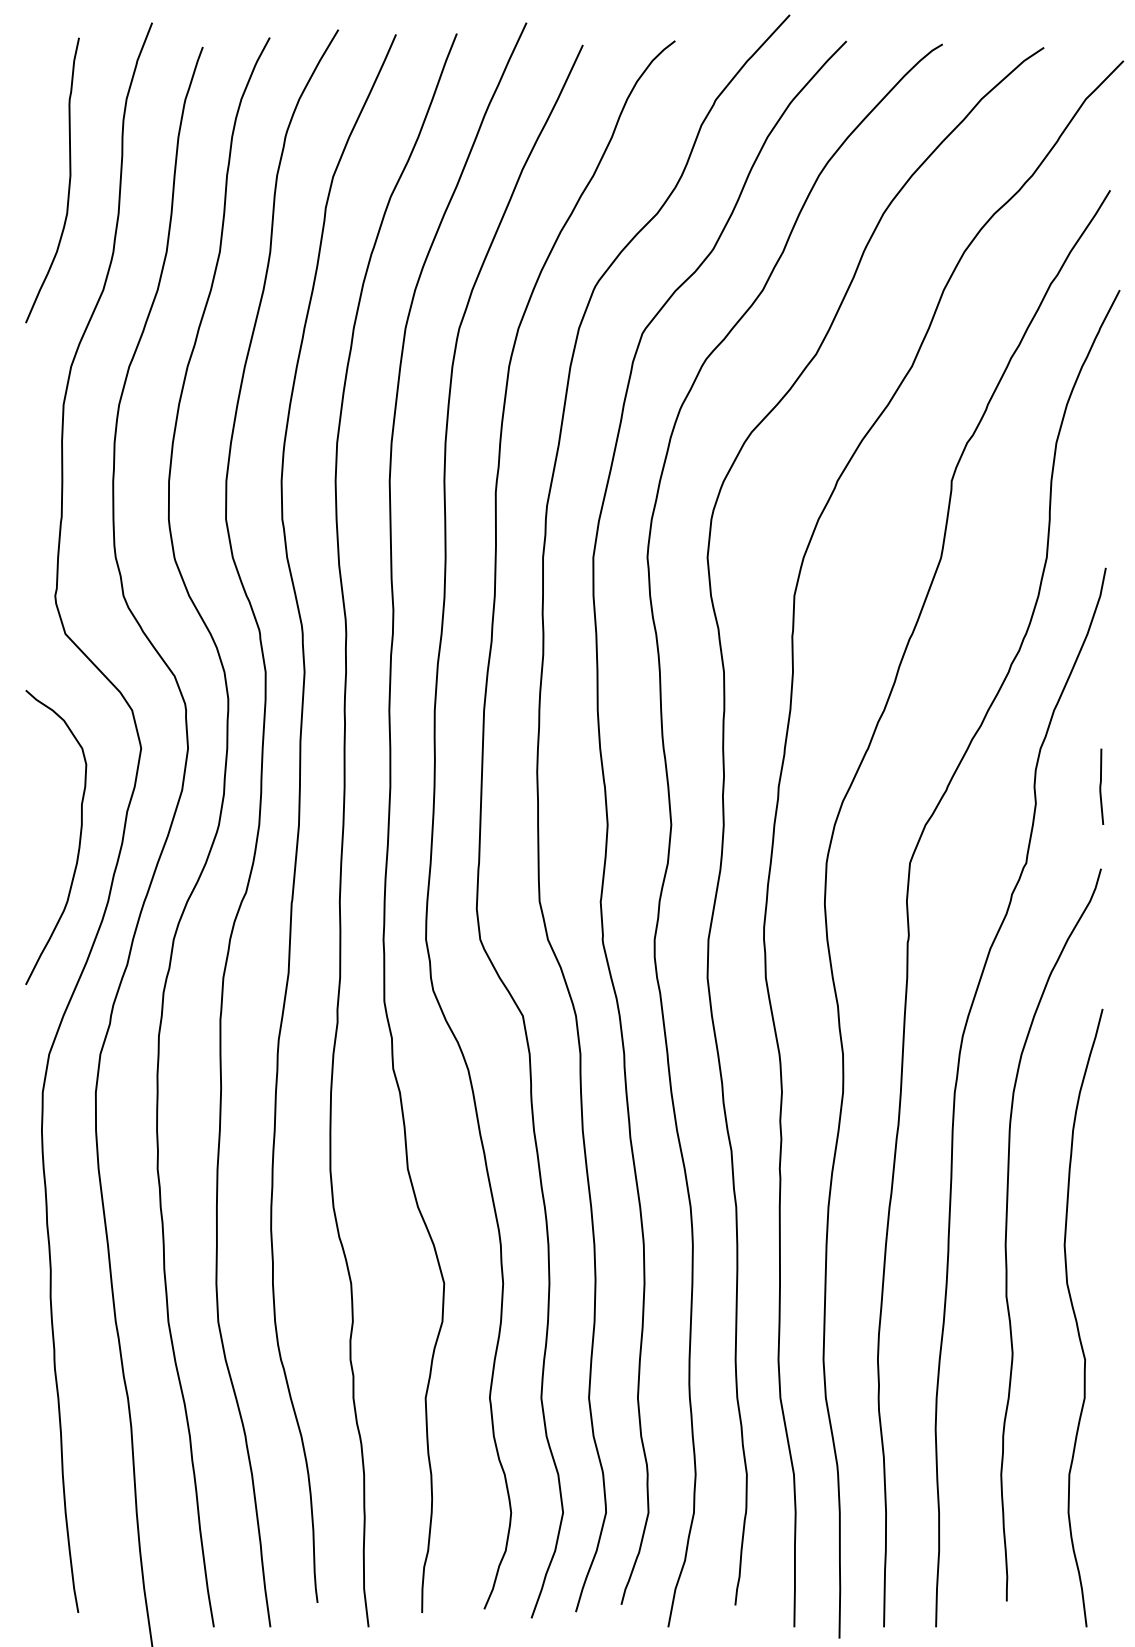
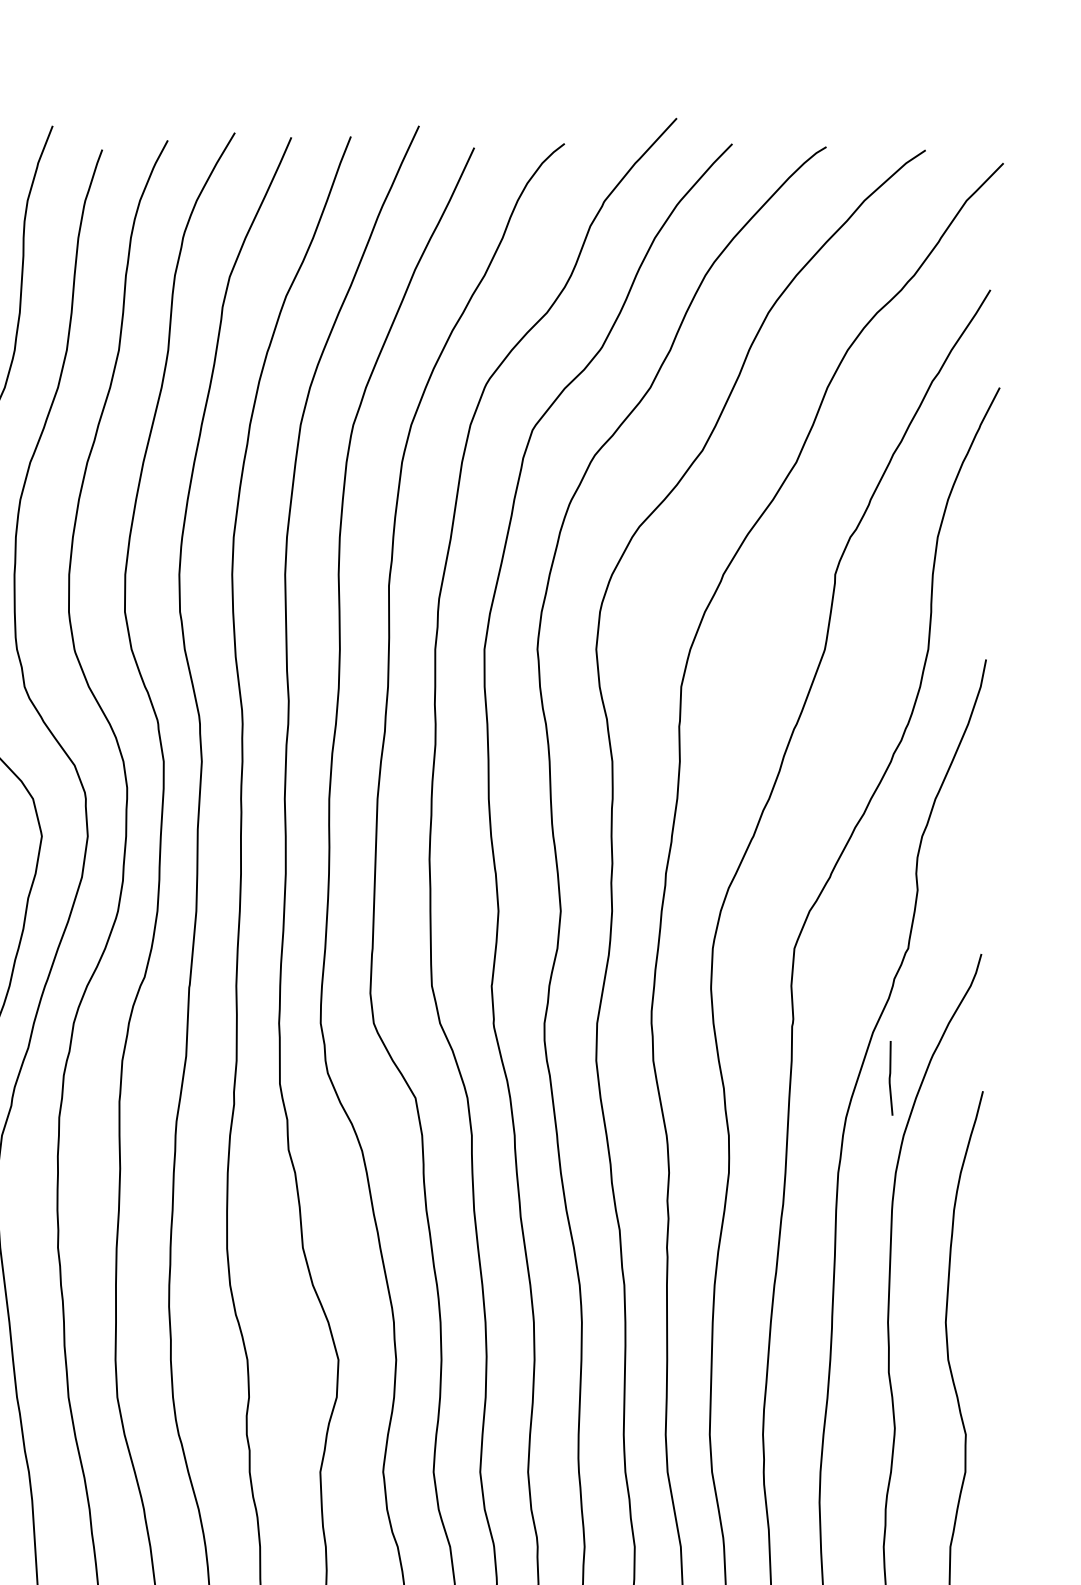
line: (1101, 786) -> (890, 1078), moved

